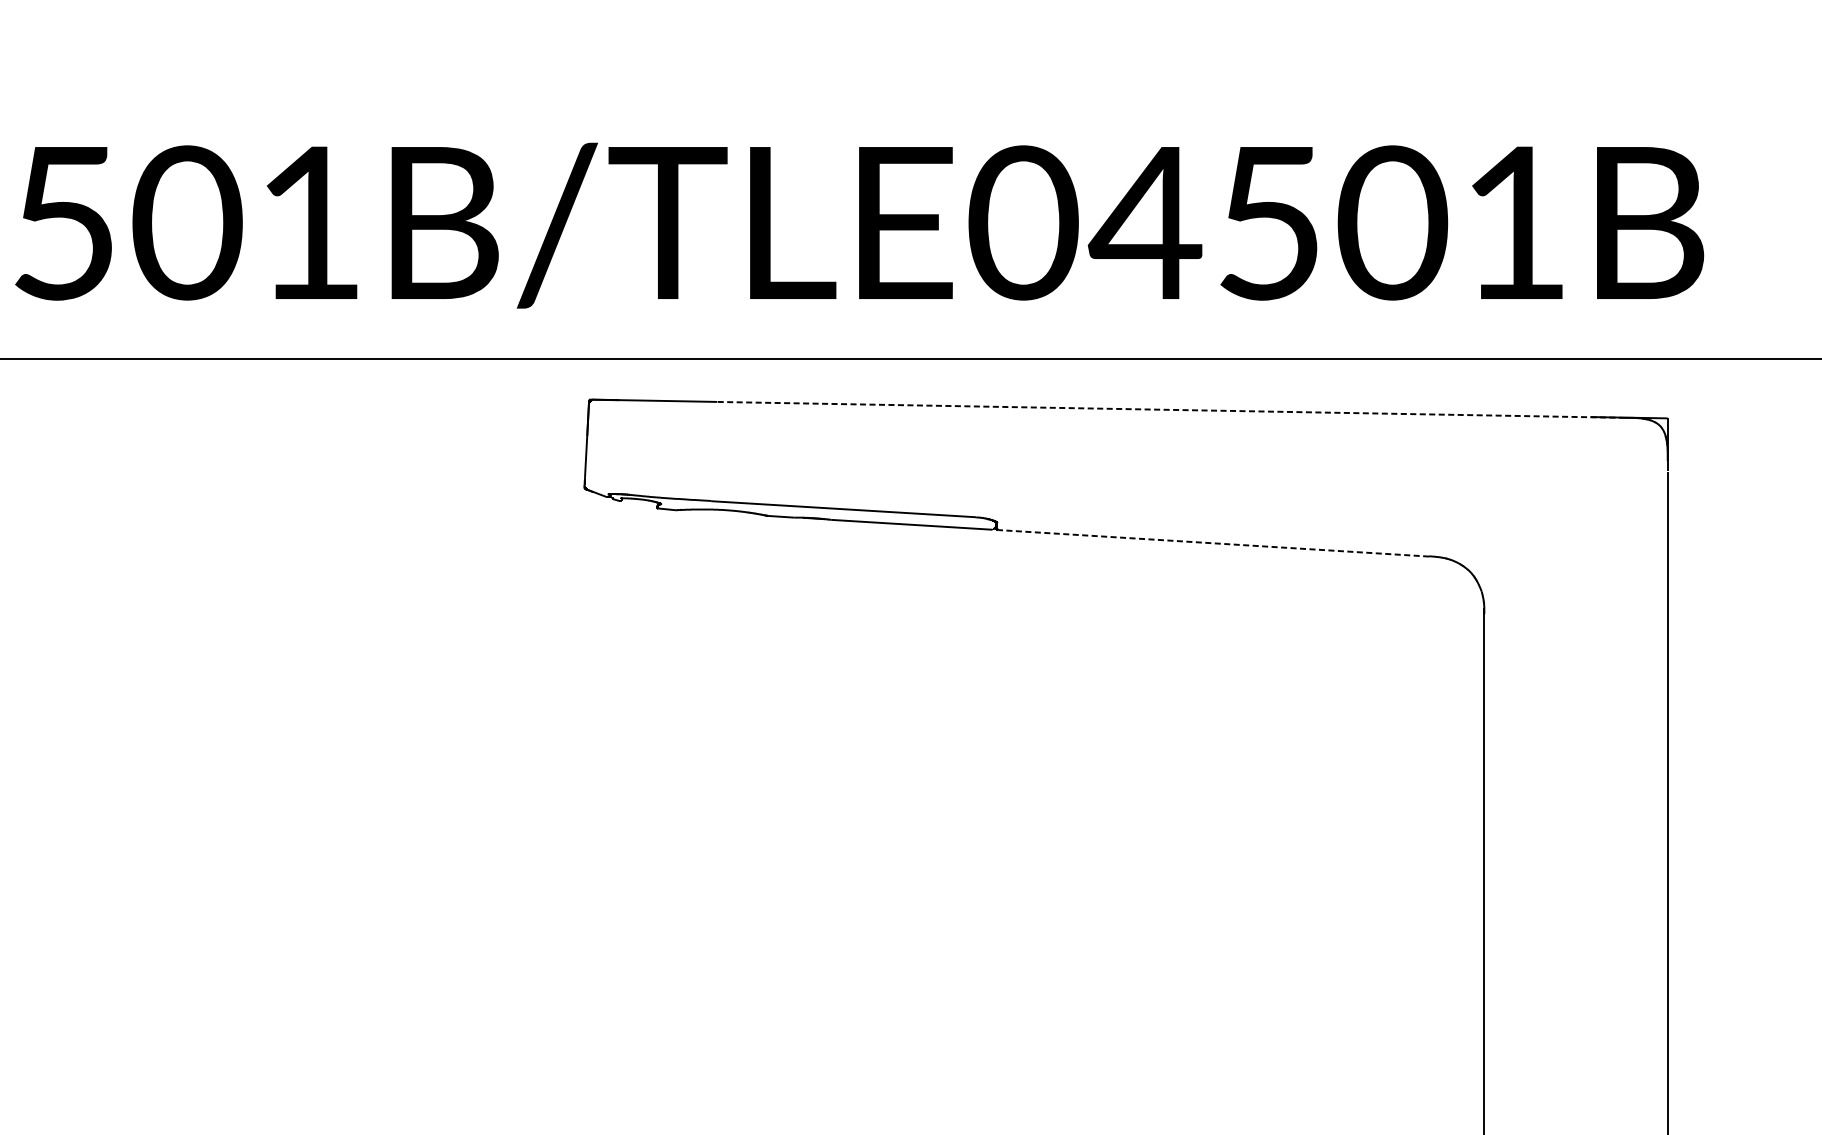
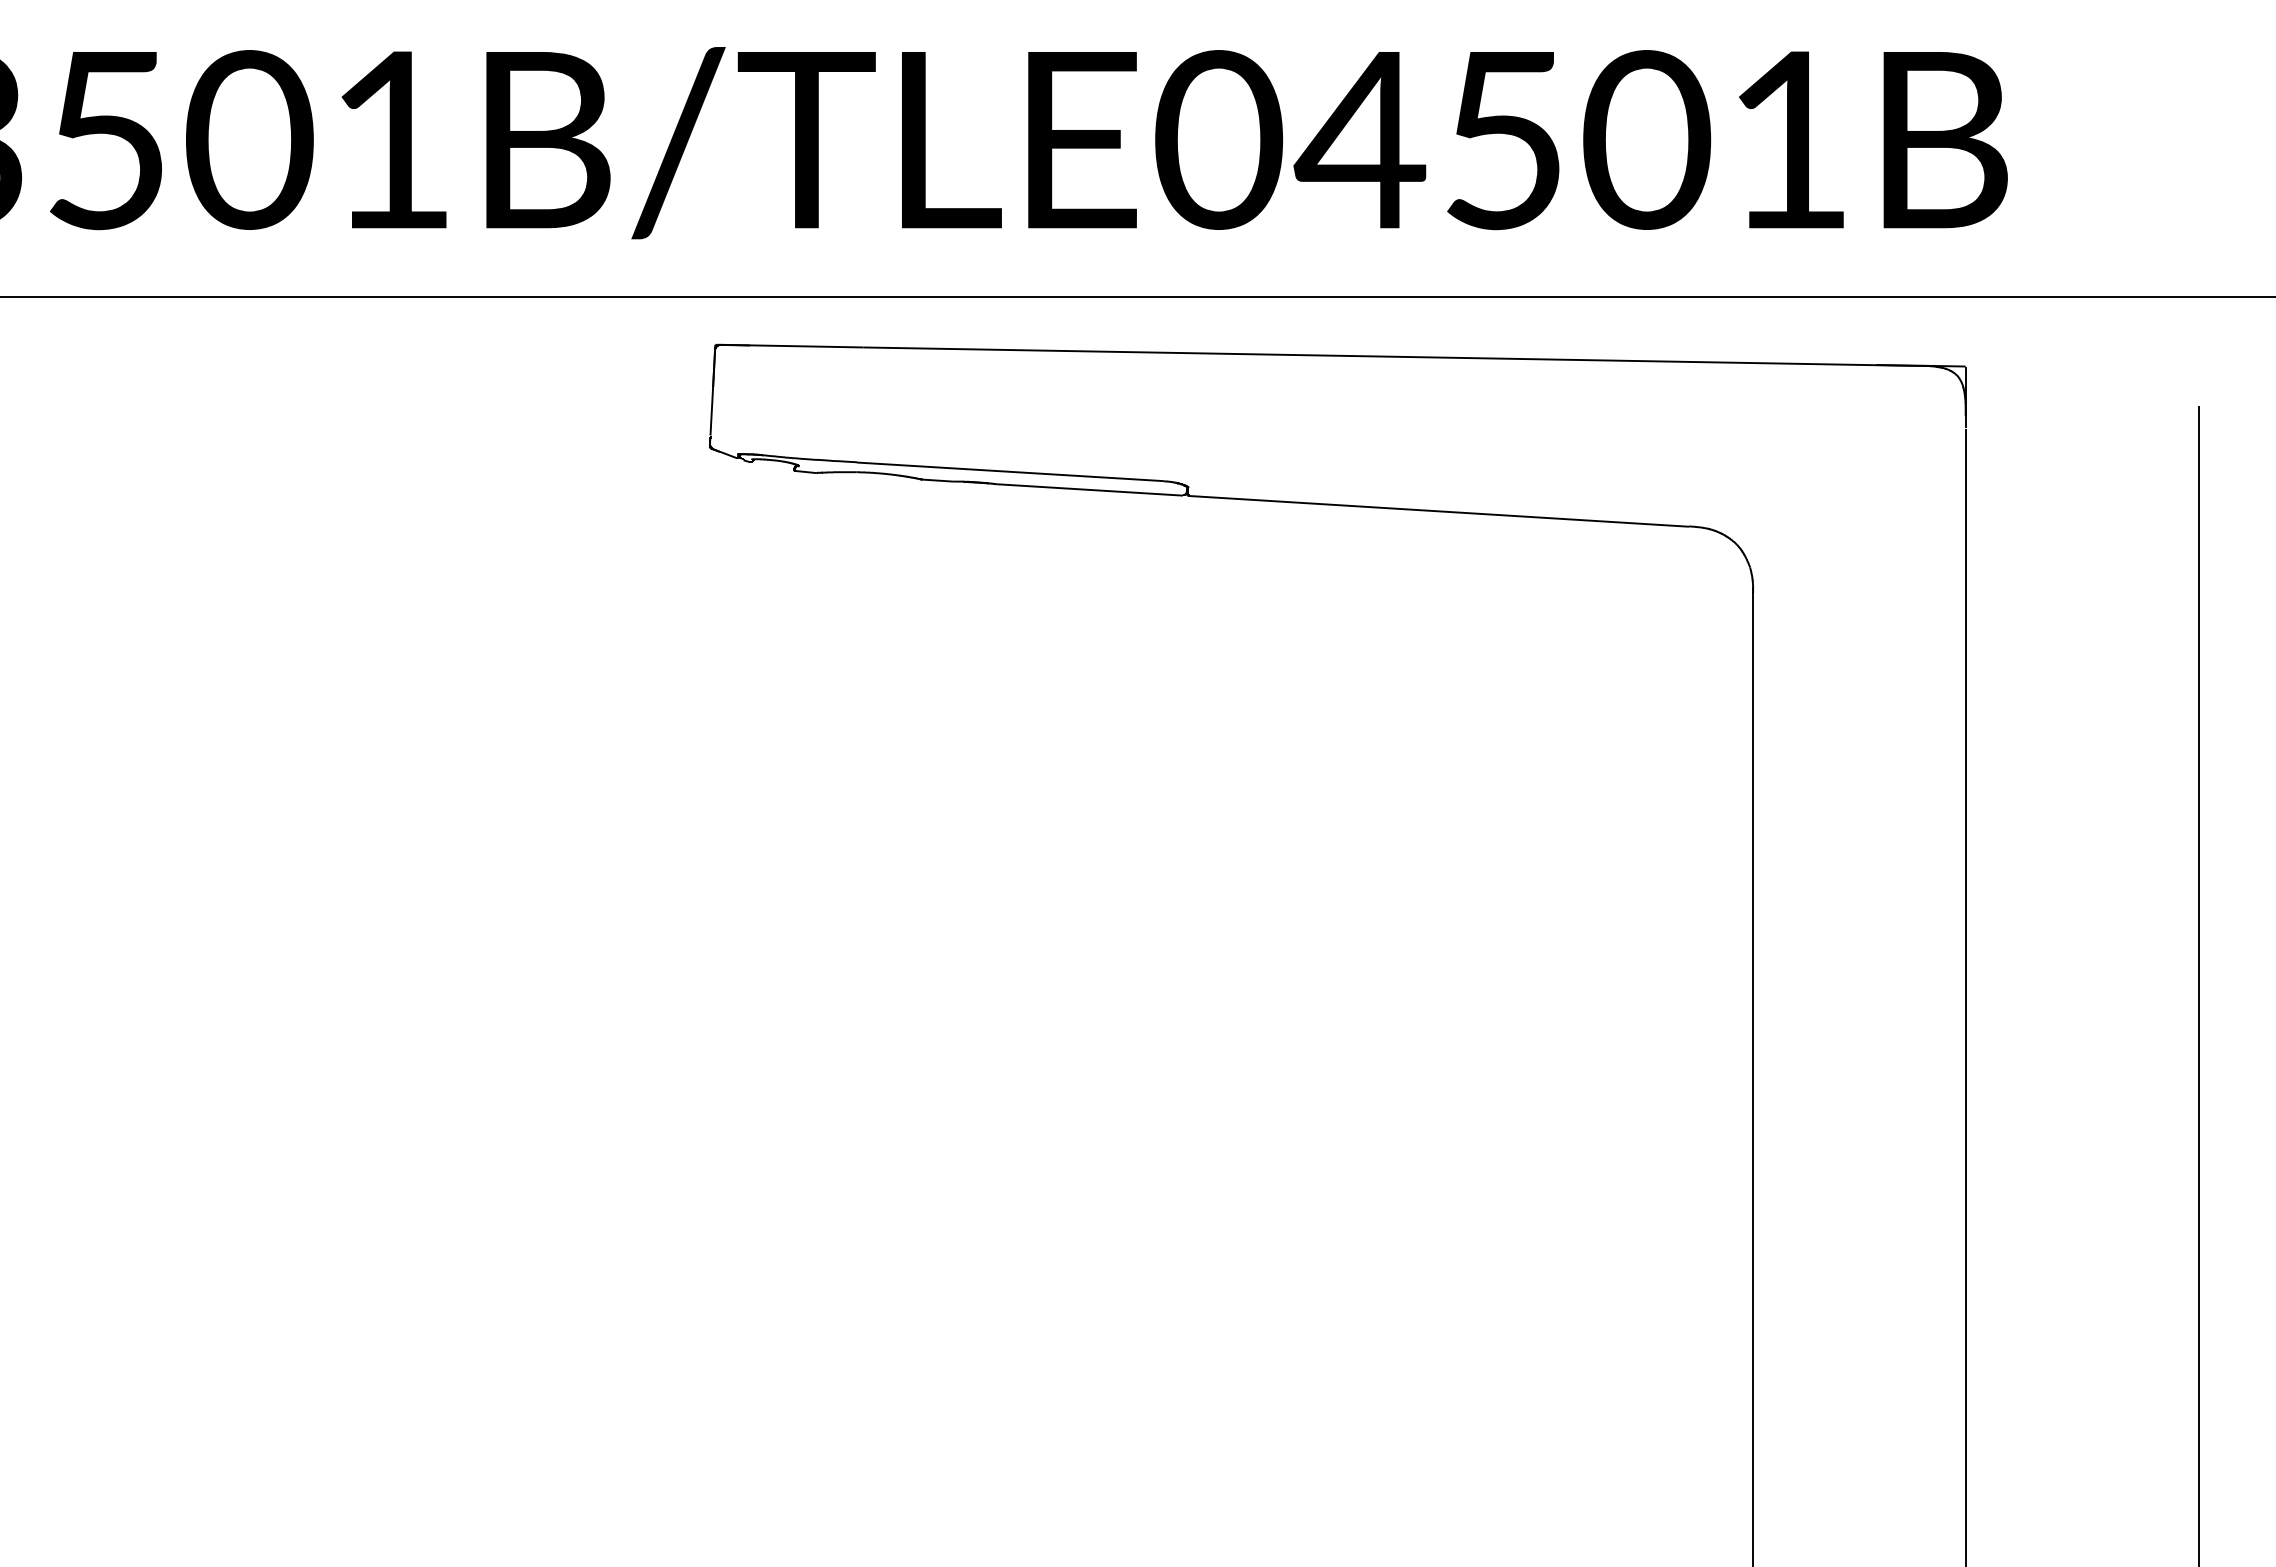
line: (1170, 409) -> (1389, 356), dashed -> solid
line: (1213, 543) -> (1439, 511), dashed -> solid

